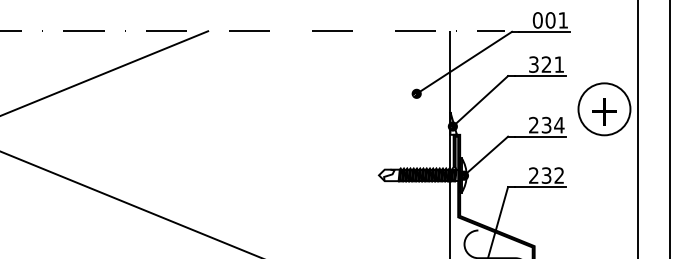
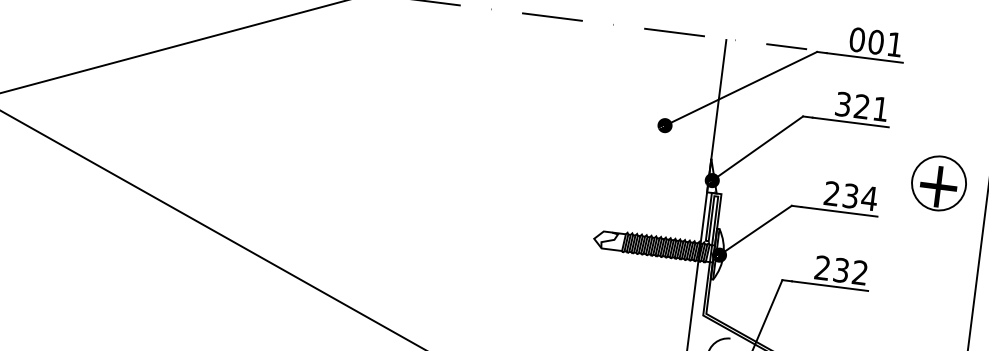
circle: (604, 109) -> (939, 183), size x0.7

